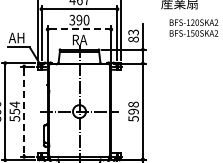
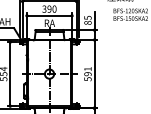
line: (79, 29) -> (49, 15), dashed -> solid
text: (132, 31) -> (87, 17), 83 -> 85
text: (133, 104) -> (87, 69), 598 -> 591
line: (24, 112) -> (10, 74), dashed -> solid

